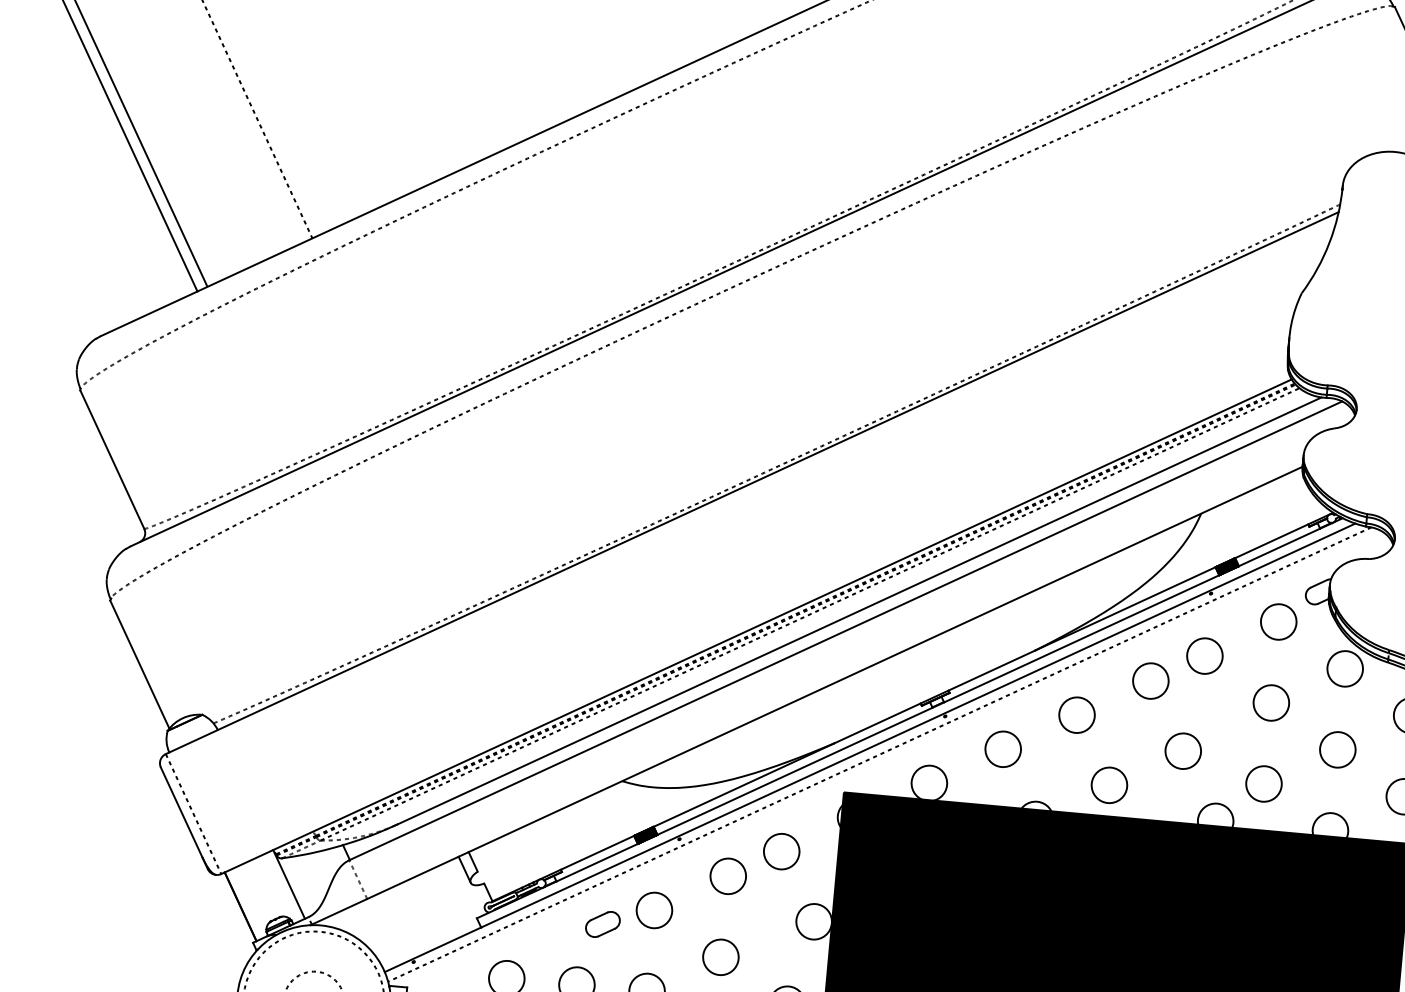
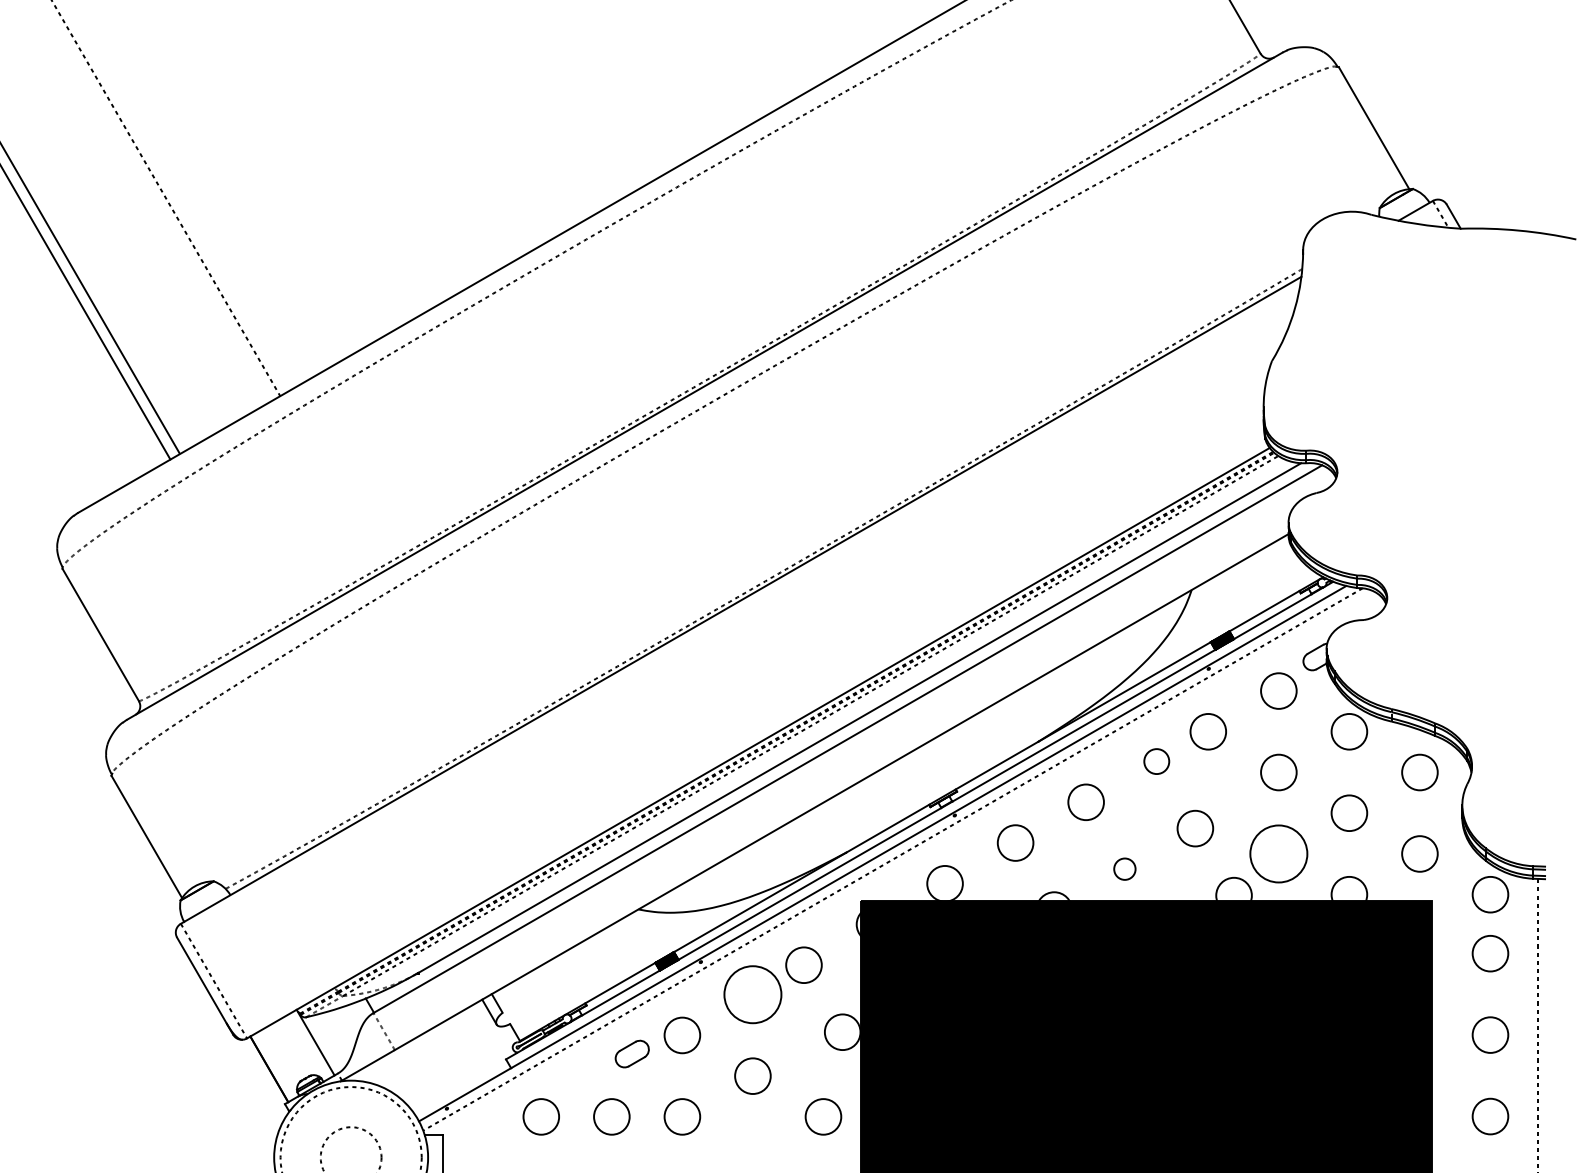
circle: (1150, 680) -> (1156, 761), size x0.7
circle: (1263, 783) -> (1278, 853), size x1.6
circle: (1109, 784) -> (1124, 868), size x0.6
circle: (727, 876) -> (752, 994), size x1.6

